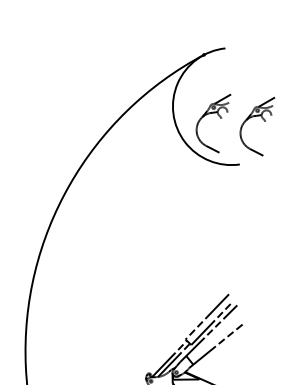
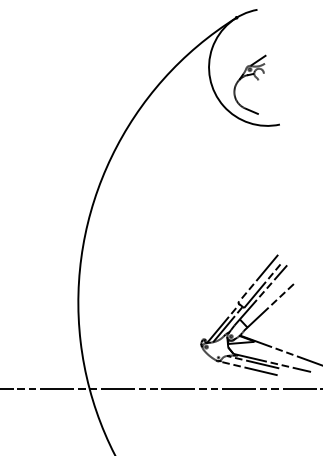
part: (254, 117) -> (291, 76), removed

